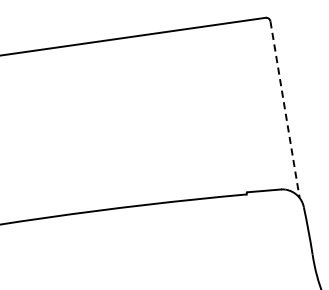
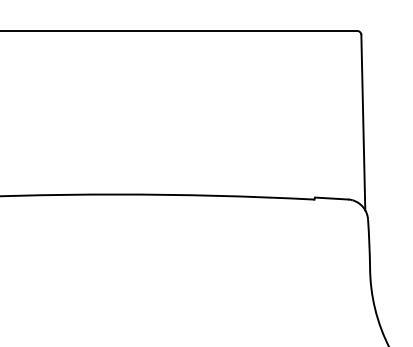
line: (285, 109) -> (363, 122), dashed -> solid

